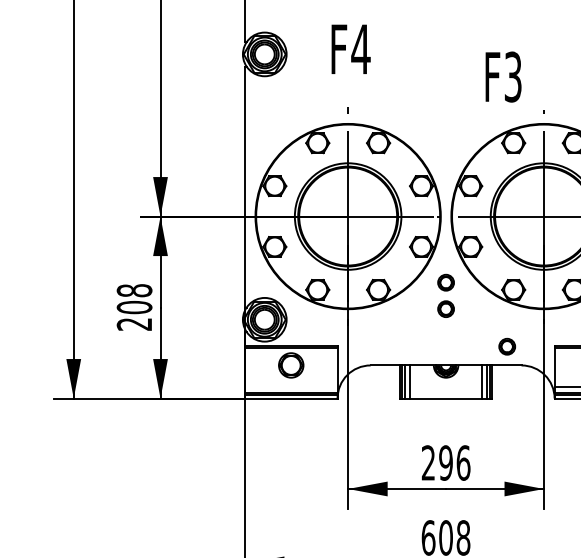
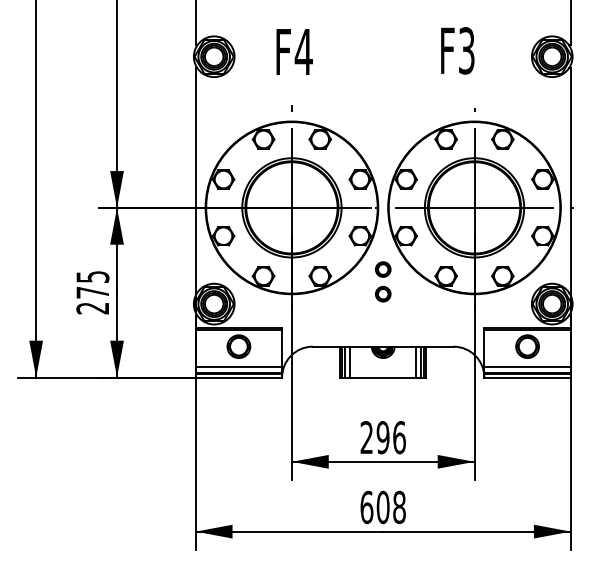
text: (503, 76) -> (457, 50), moved
text: (134, 298) -> (92, 284), 208 -> 275
part: (507, 347) -> (440, 329), removed
line: (290, 387) -> (238, 367), added

